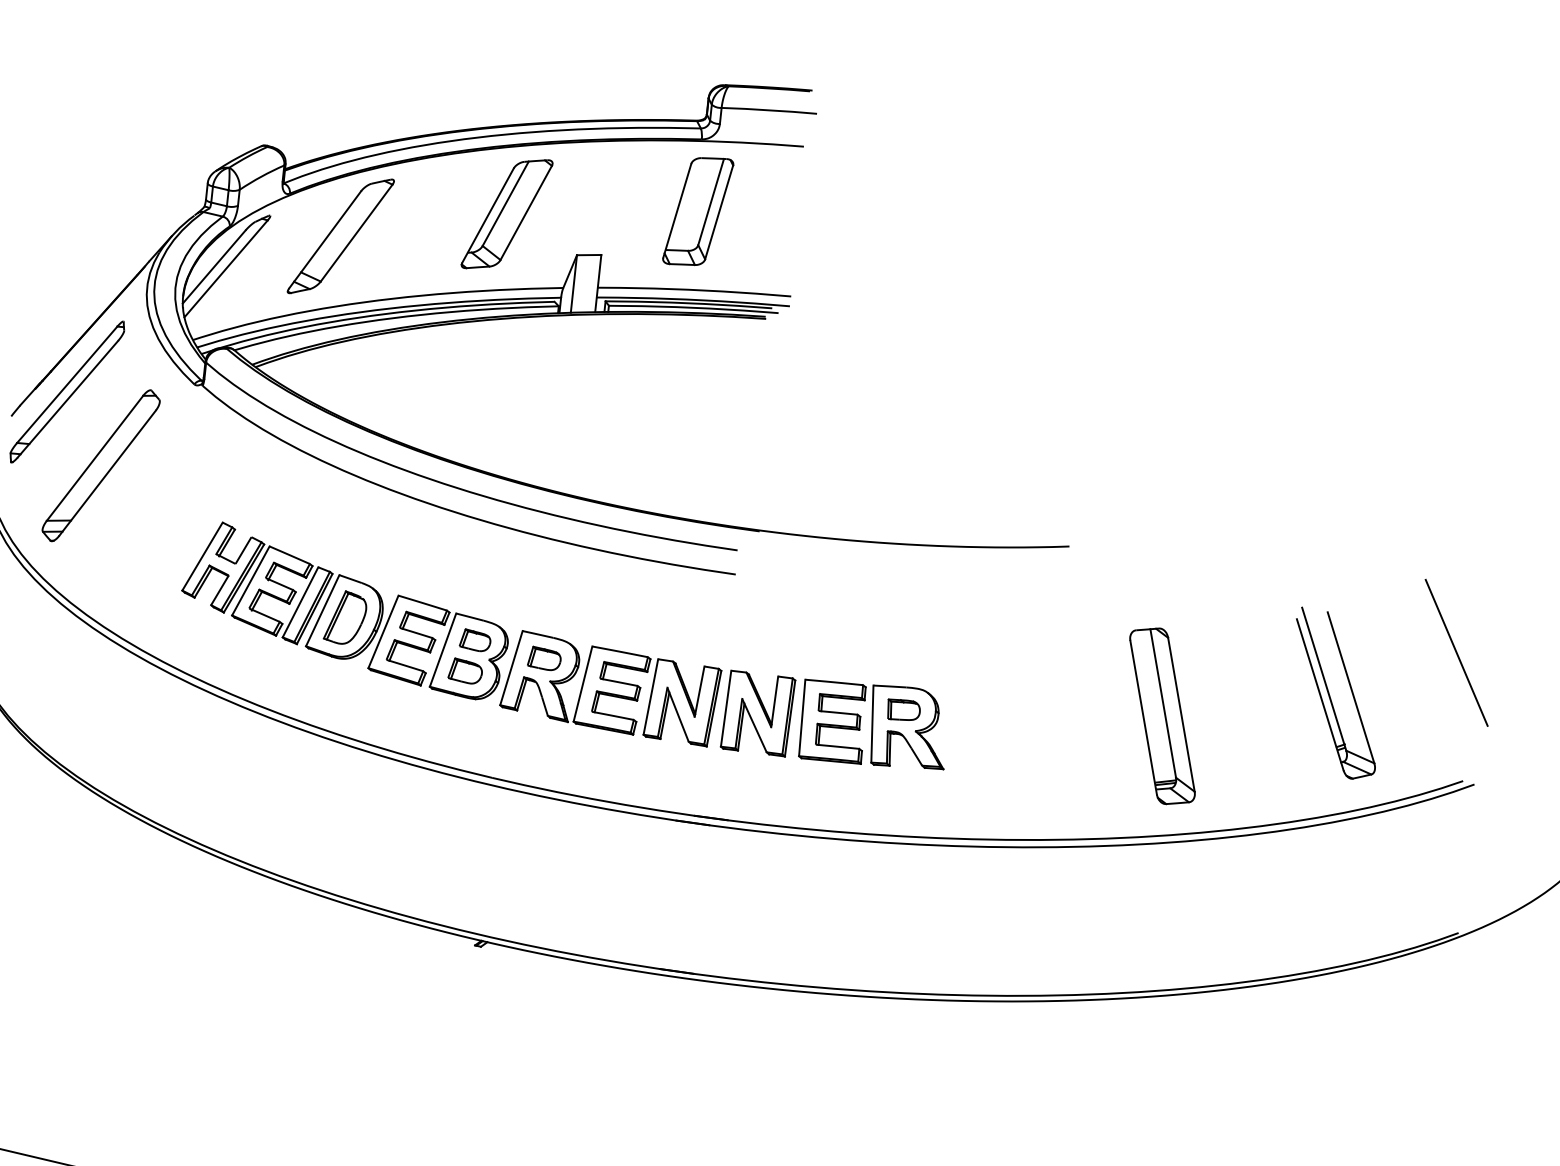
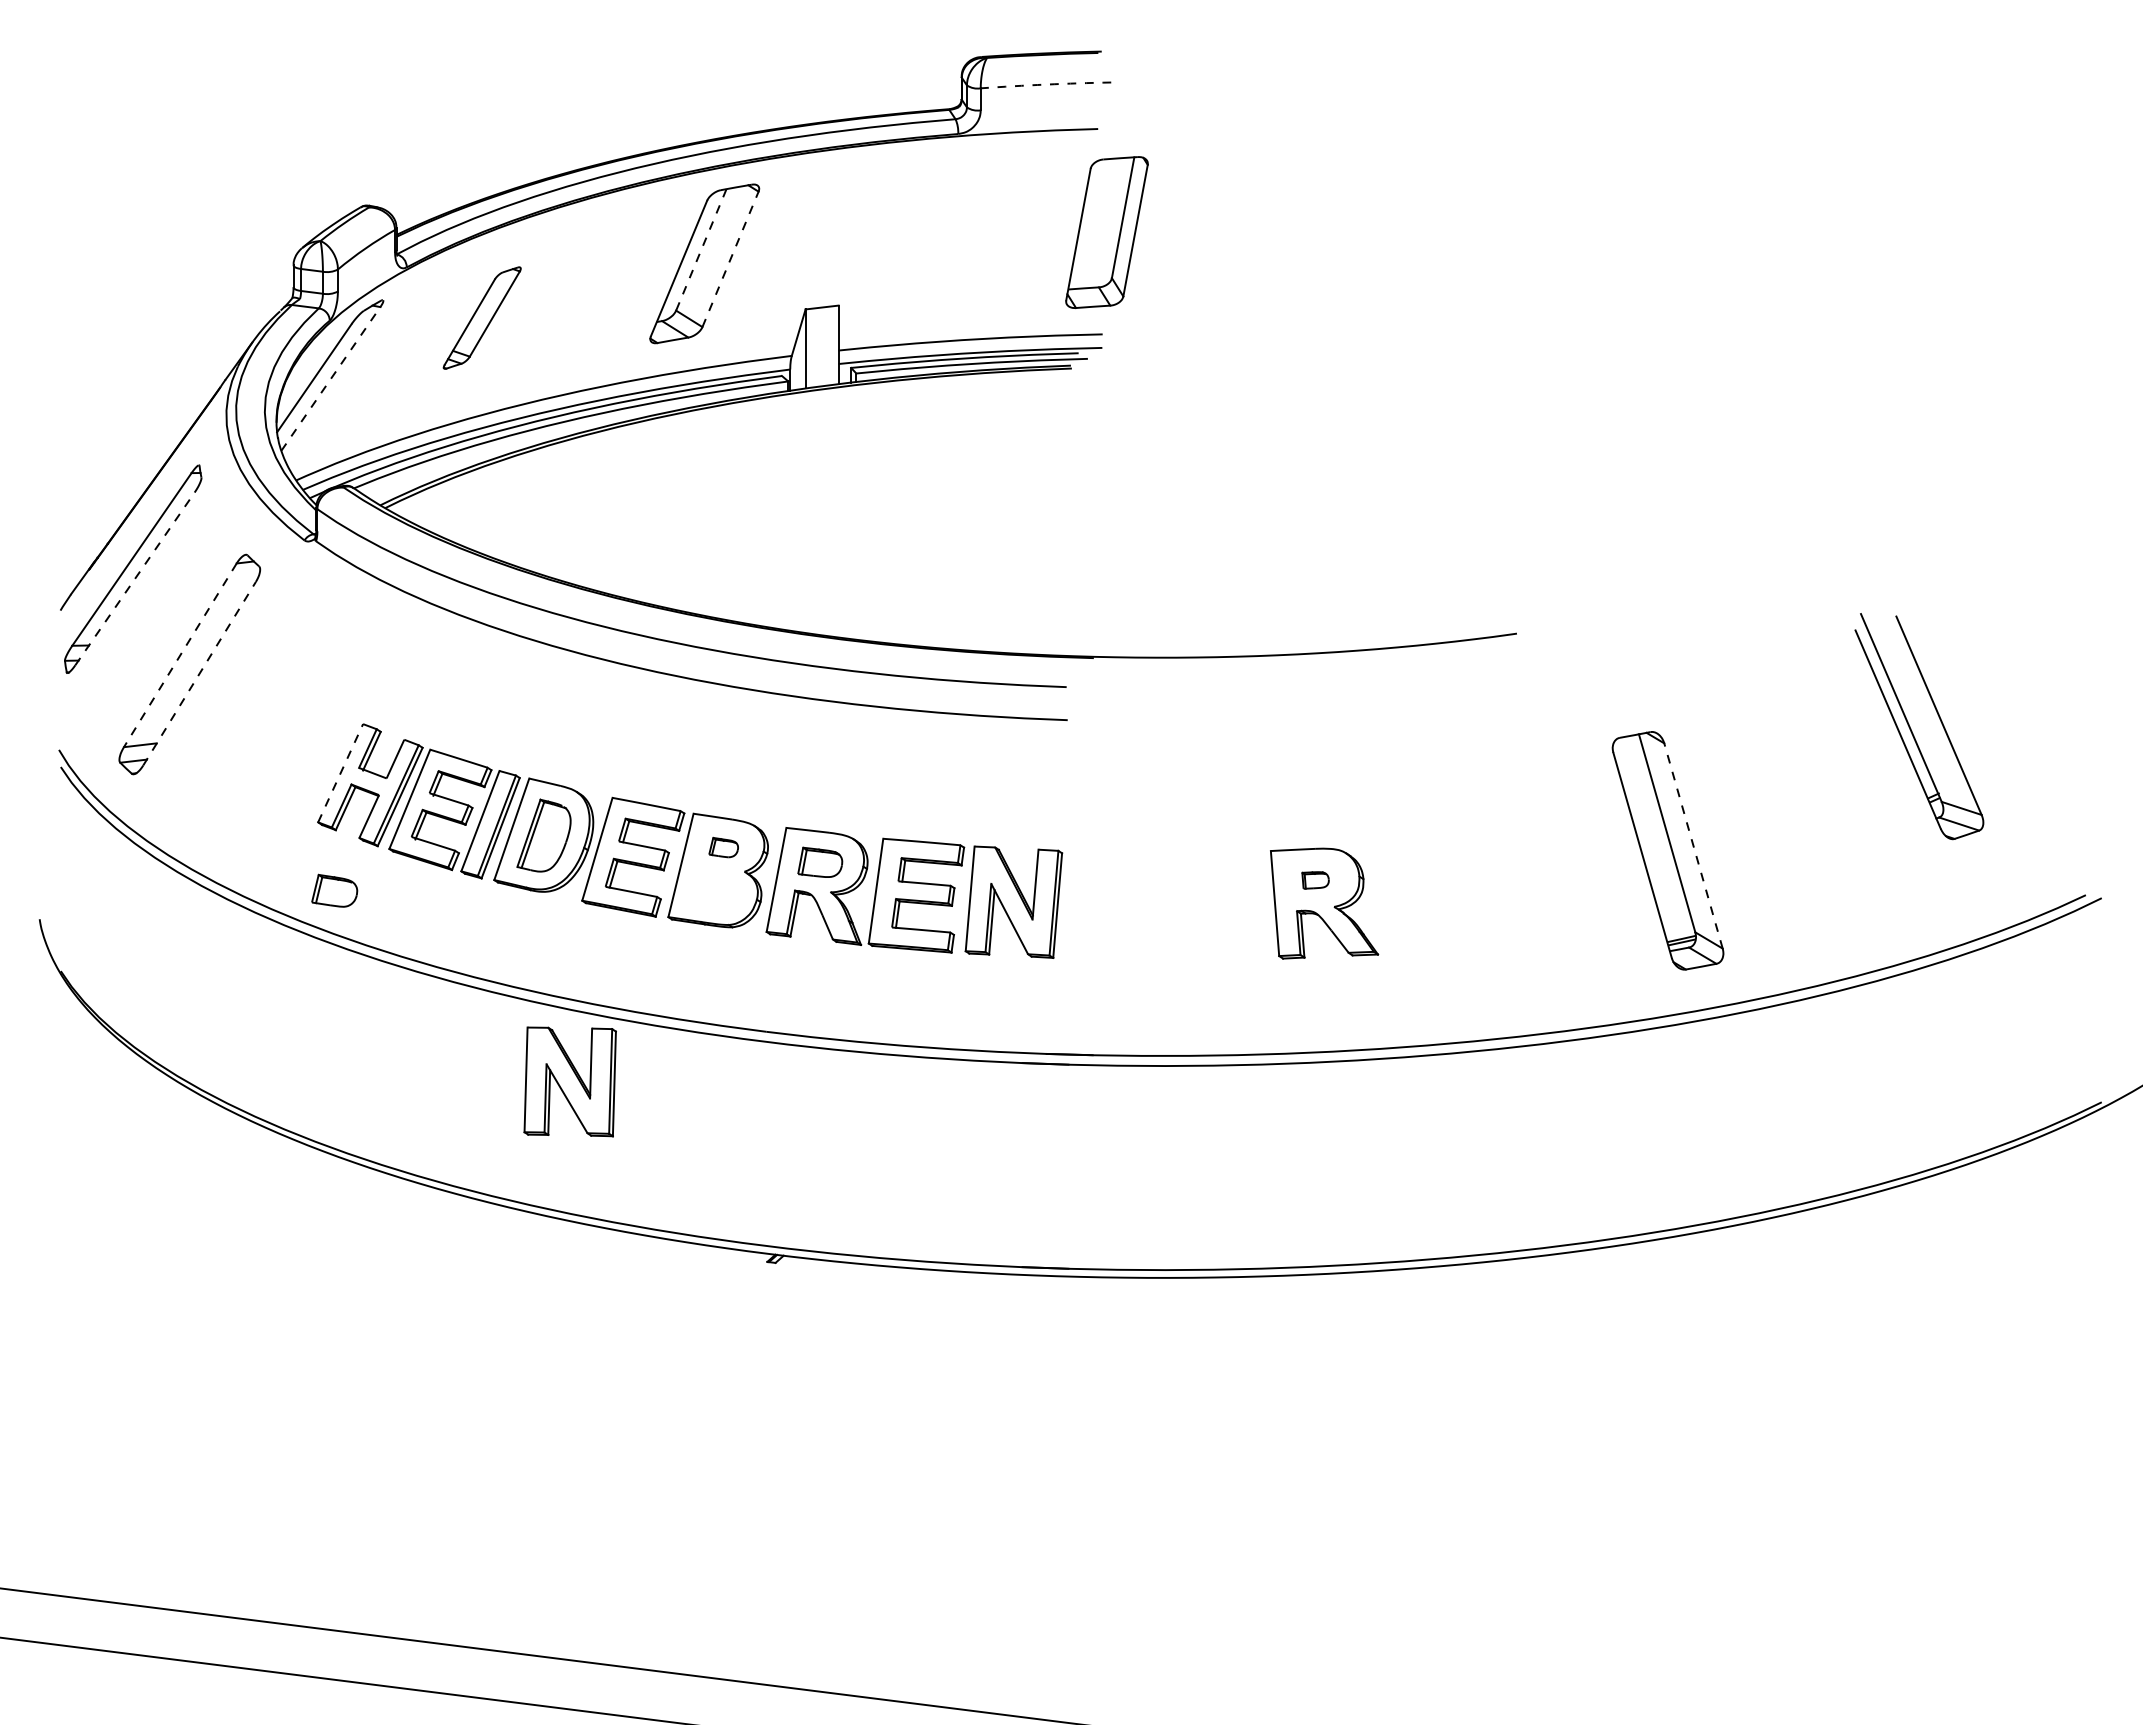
arc: (769, 110) -> (1045, 84), solid -> dashed
line: (505, 203) -> (701, 249), solid -> dashed
part: (697, 211) -> (1106, 232), moved
line: (526, 212) -> (730, 258), solid -> dashed
part: (341, 235) -> (482, 317), size x0.6
line: (226, 268) -> (331, 378), solid -> dashed
line: (68, 398) -> (135, 578), solid -> dashed
line: (95, 458) -> (180, 655), solid -> dashed
line: (107, 473) -> (199, 673), solid -> dashed
line: (202, 556) -> (340, 772), solid -> dashed
part: (475, 640) -> (723, 847), size x0.7
line: (1456, 652) -> (2058, 721), removed
part: (465, 671) -> (334, 890), moved
part: (1330, 694) -> (1911, 728), moved
part: (903, 710) -> (1315, 880), size x0.6
part: (757, 713) -> (569, 1081), moved
line: (1181, 714) -> (1693, 845), solid -> dashed
part: (833, 721) -> (1221, 905), removed

